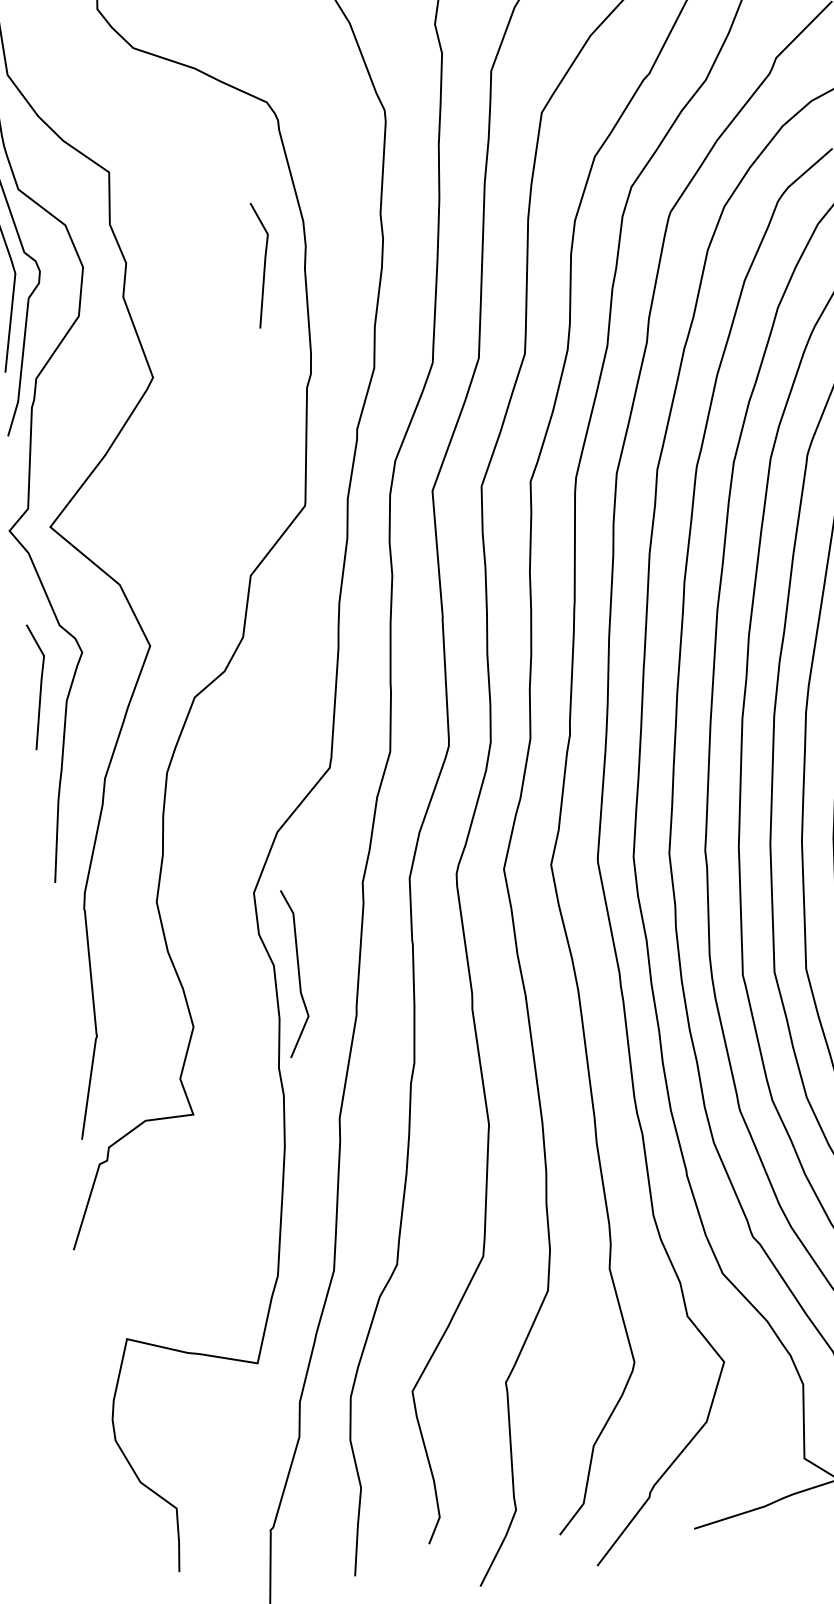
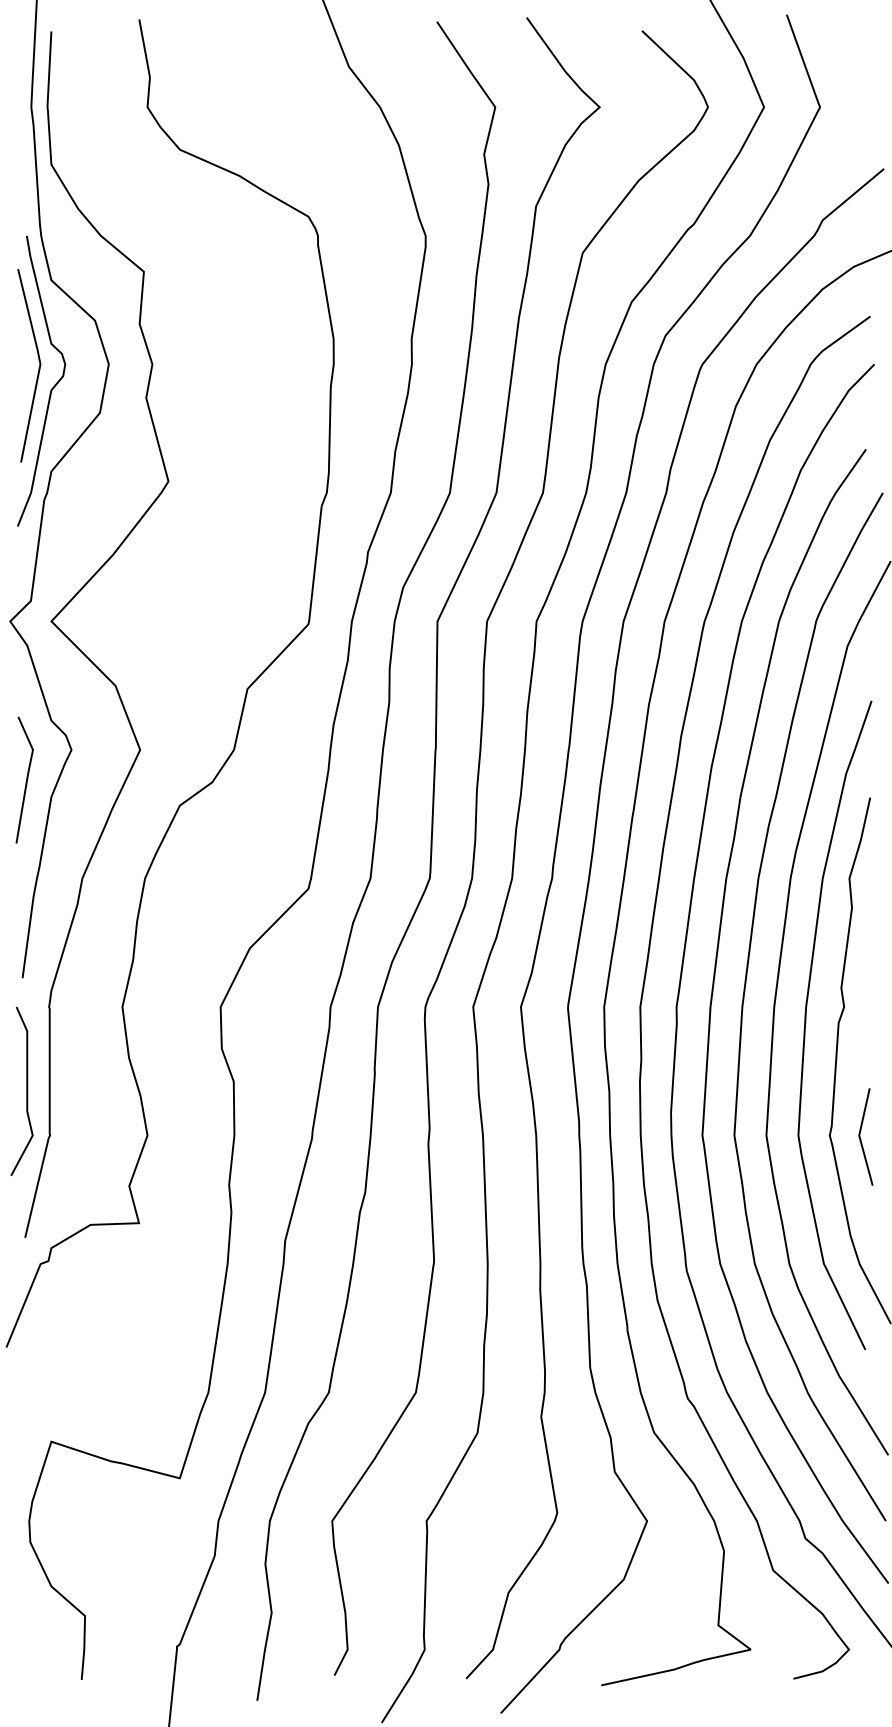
line: (264, 264) -> (290, 378), removed
line: (298, 972) -> (26, 1090), moved

